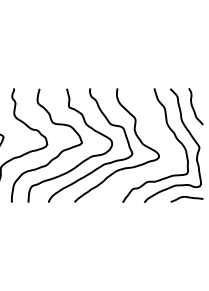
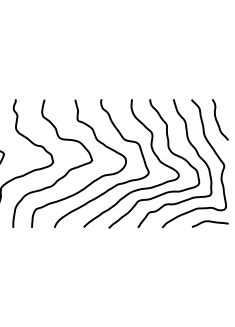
curve: (150, 134) -> (169, 151), added

